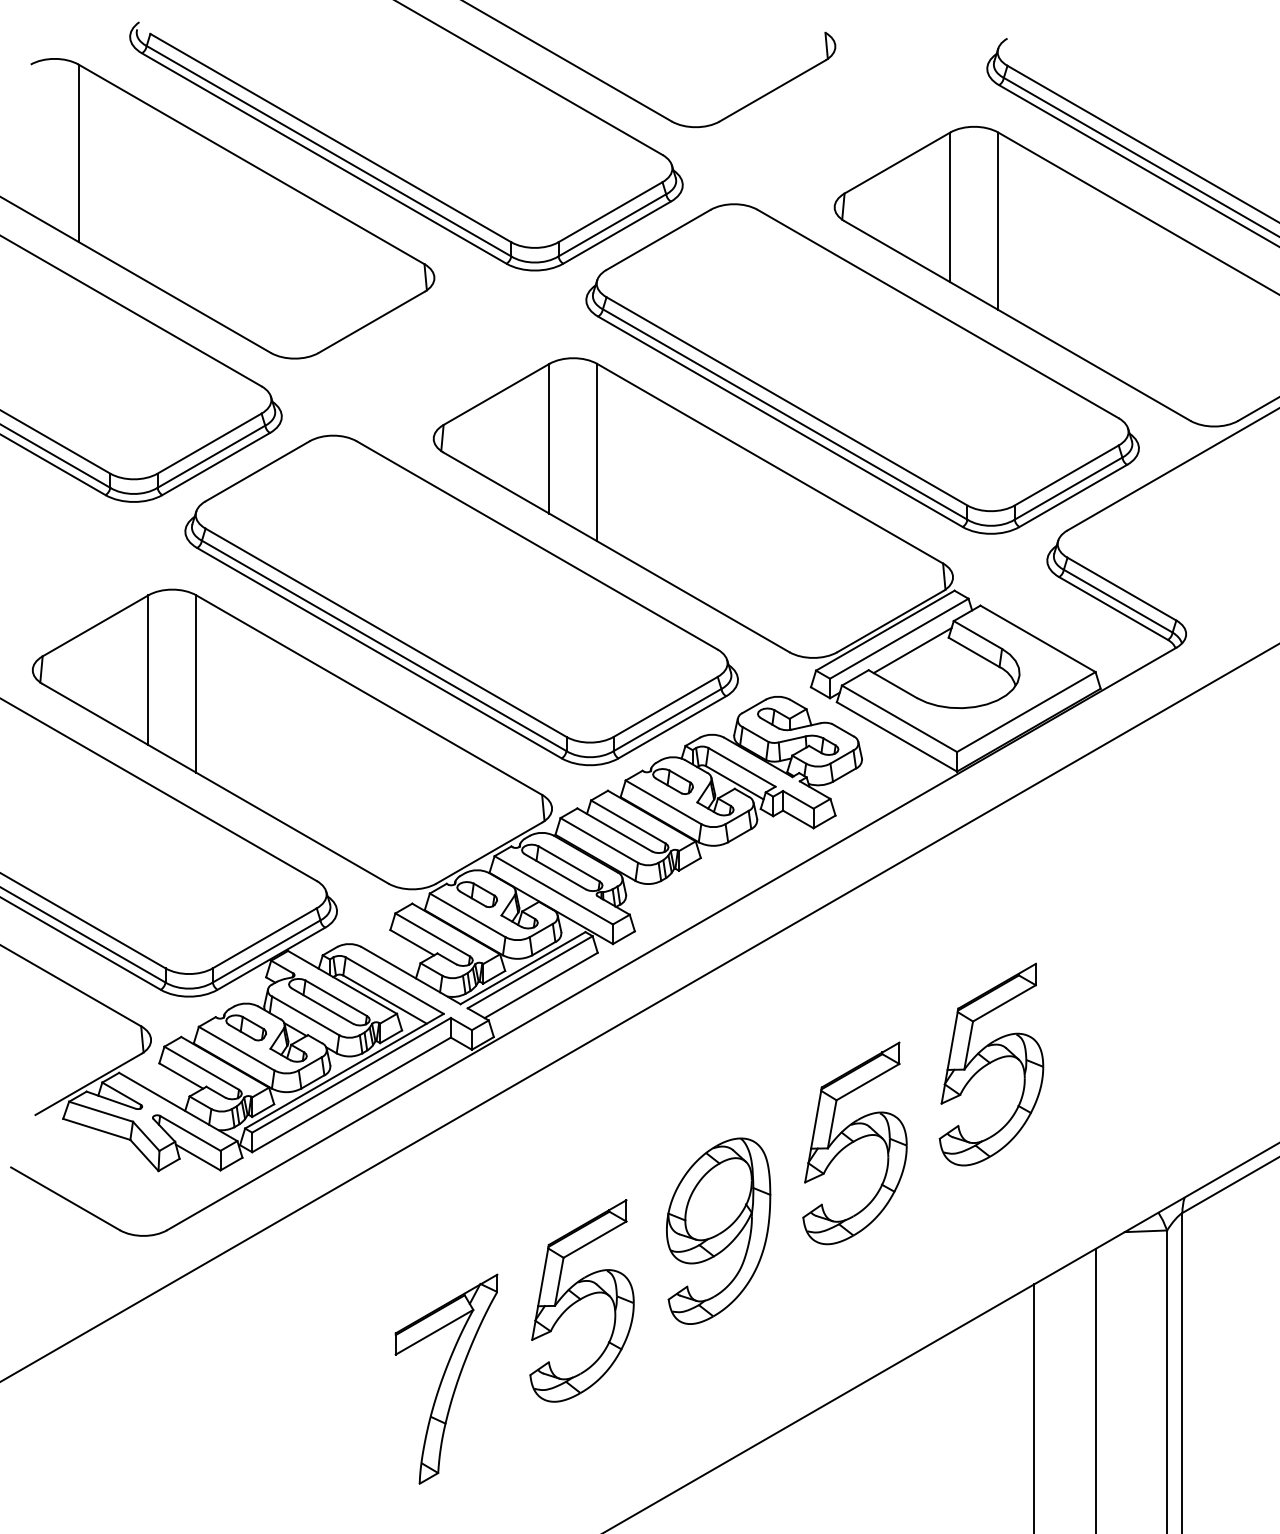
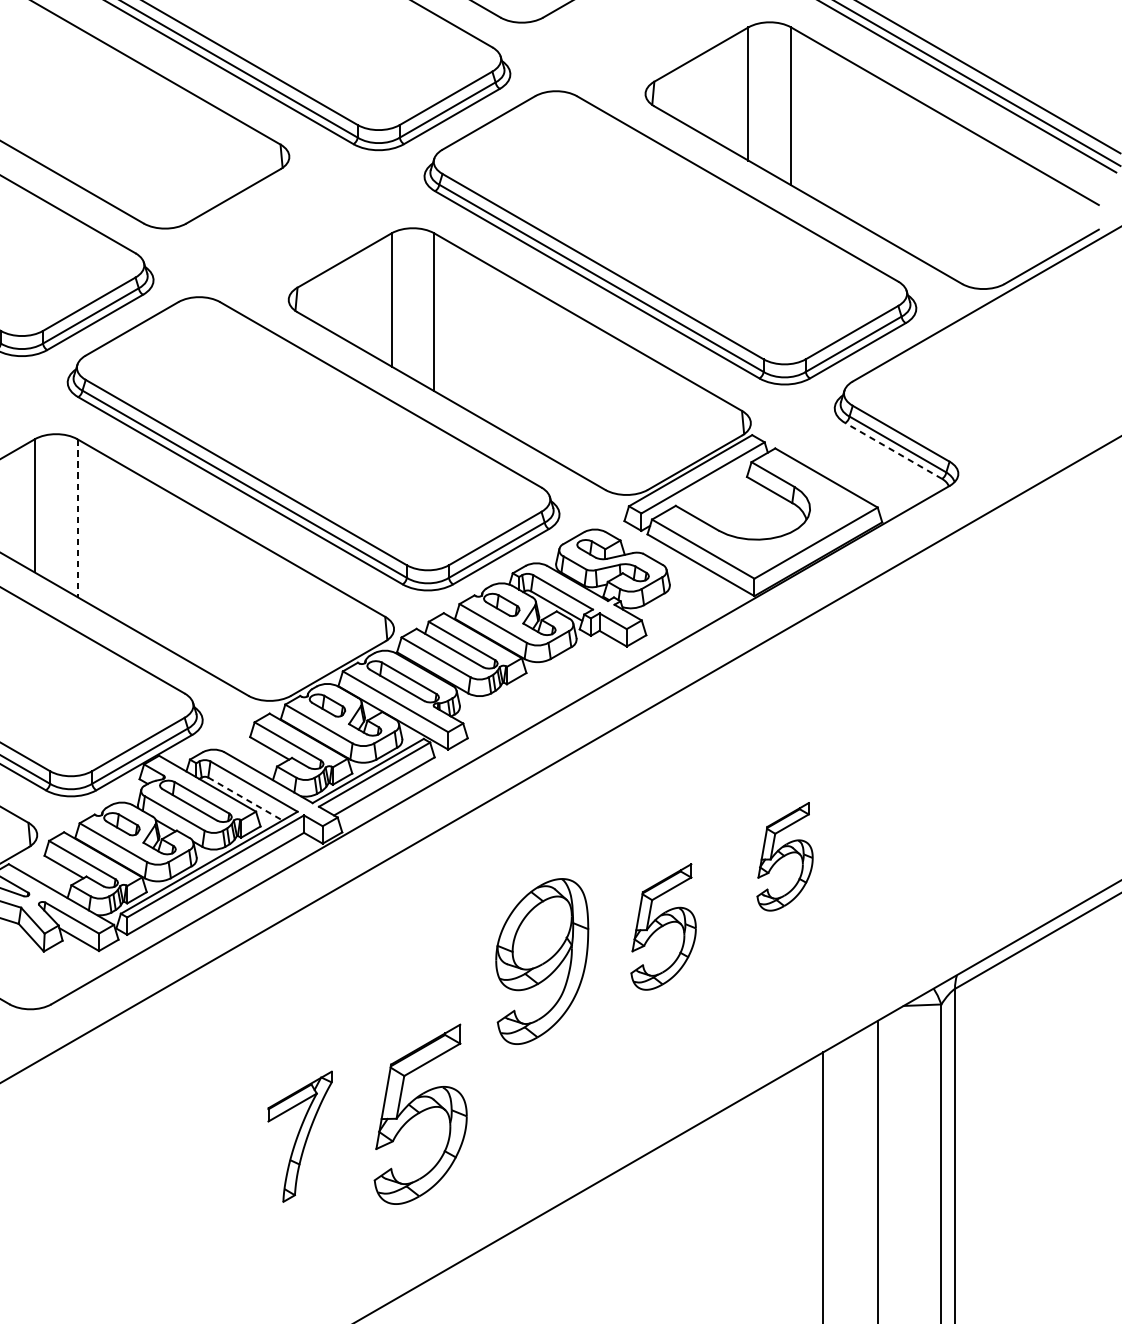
line: (1113, 608) -> (893, 450), solid -> dashed
line: (912, 650) -> (714, 488), removed
line: (196, 684) -> (77, 518), solid -> dashed
line: (385, 999) -> (245, 798), solid -> dashed
part: (991, 1064) -> (785, 856), size x0.6
part: (854, 1143) -> (663, 927), size x0.7
part: (718, 1230) -> (542, 960), moved
part: (581, 1300) -> (420, 1113), moved
part: (446, 1378) -> (300, 1136), size x0.7

